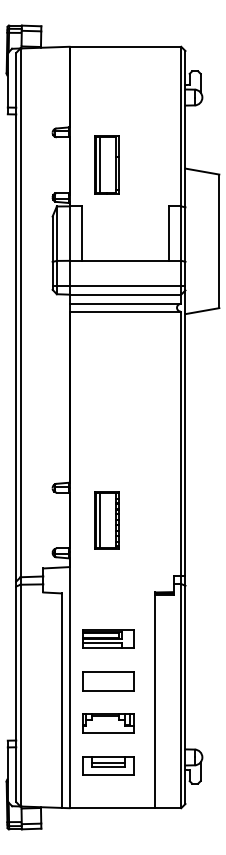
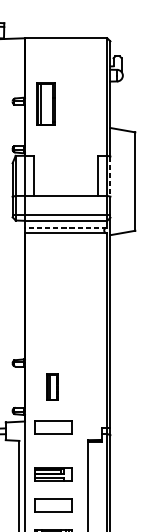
part: (106, 164) -> (45, 103), moved
line: (185, 235) -> (110, 177), solid -> dashed
line: (125, 303) -> (66, 227), solid -> dashed
part: (106, 520) -> (52, 387), size x0.6
part: (108, 575) -> (53, 427), added

